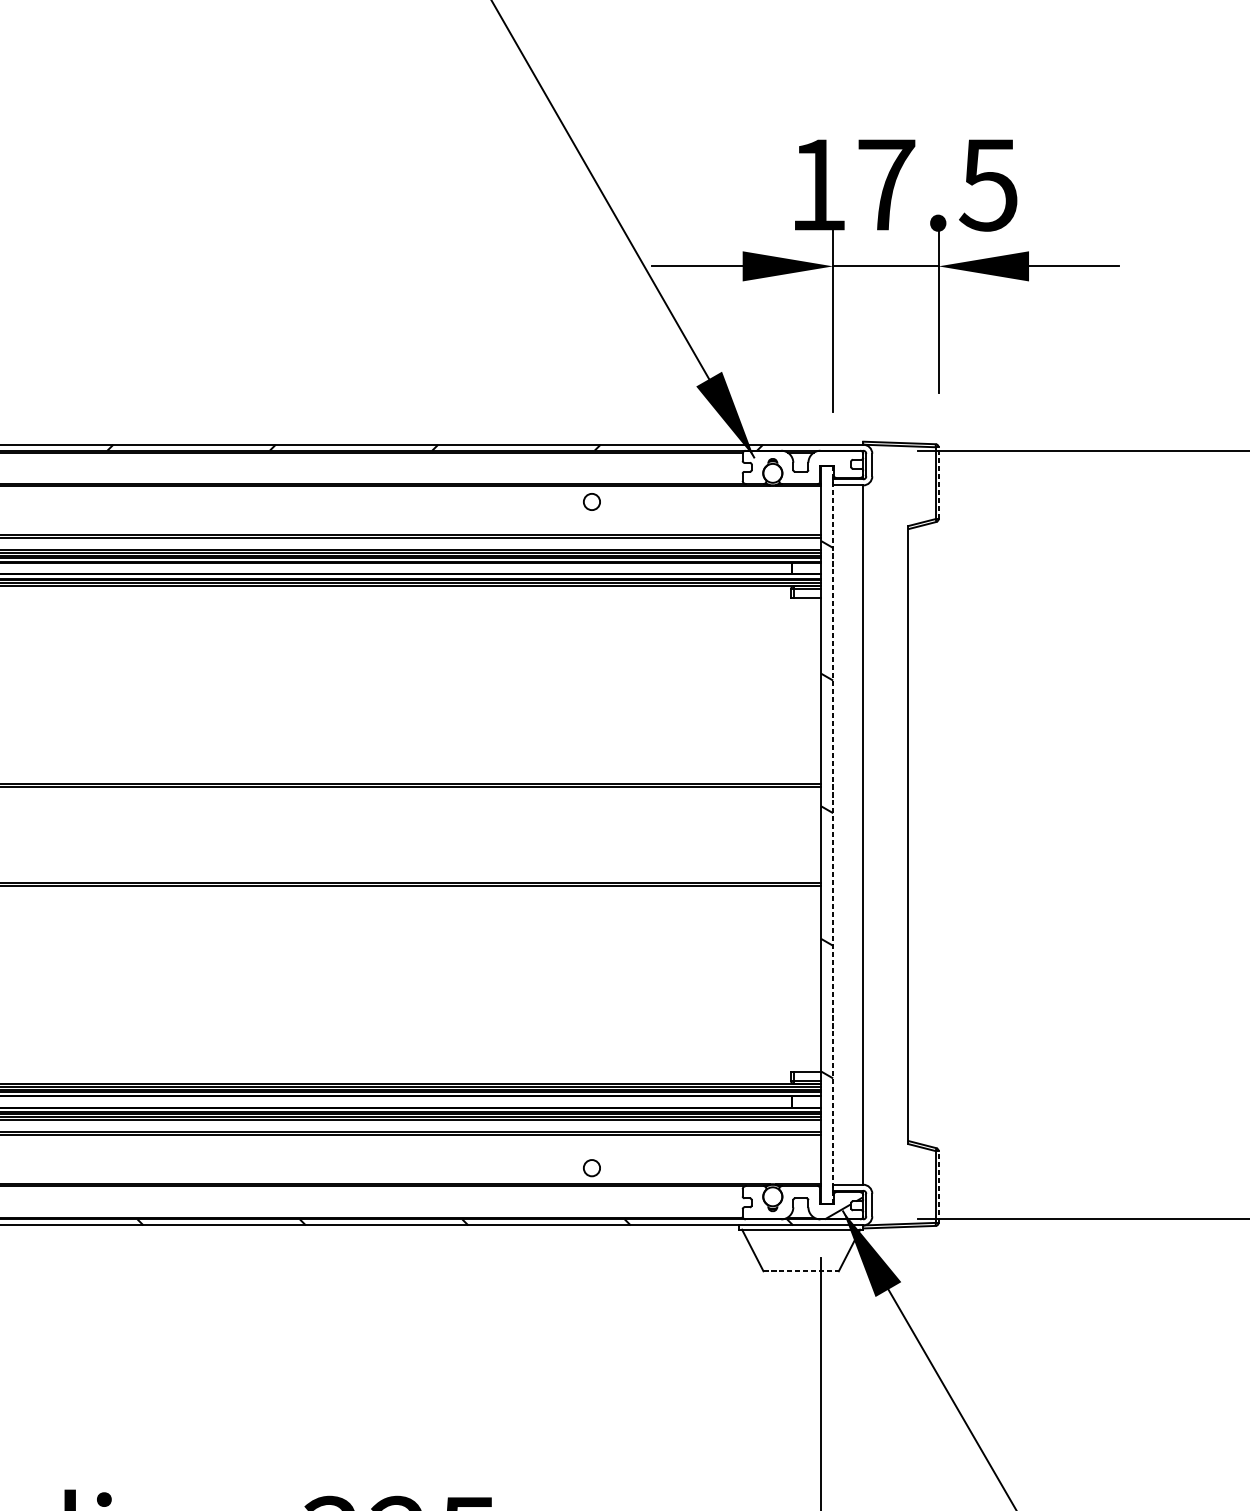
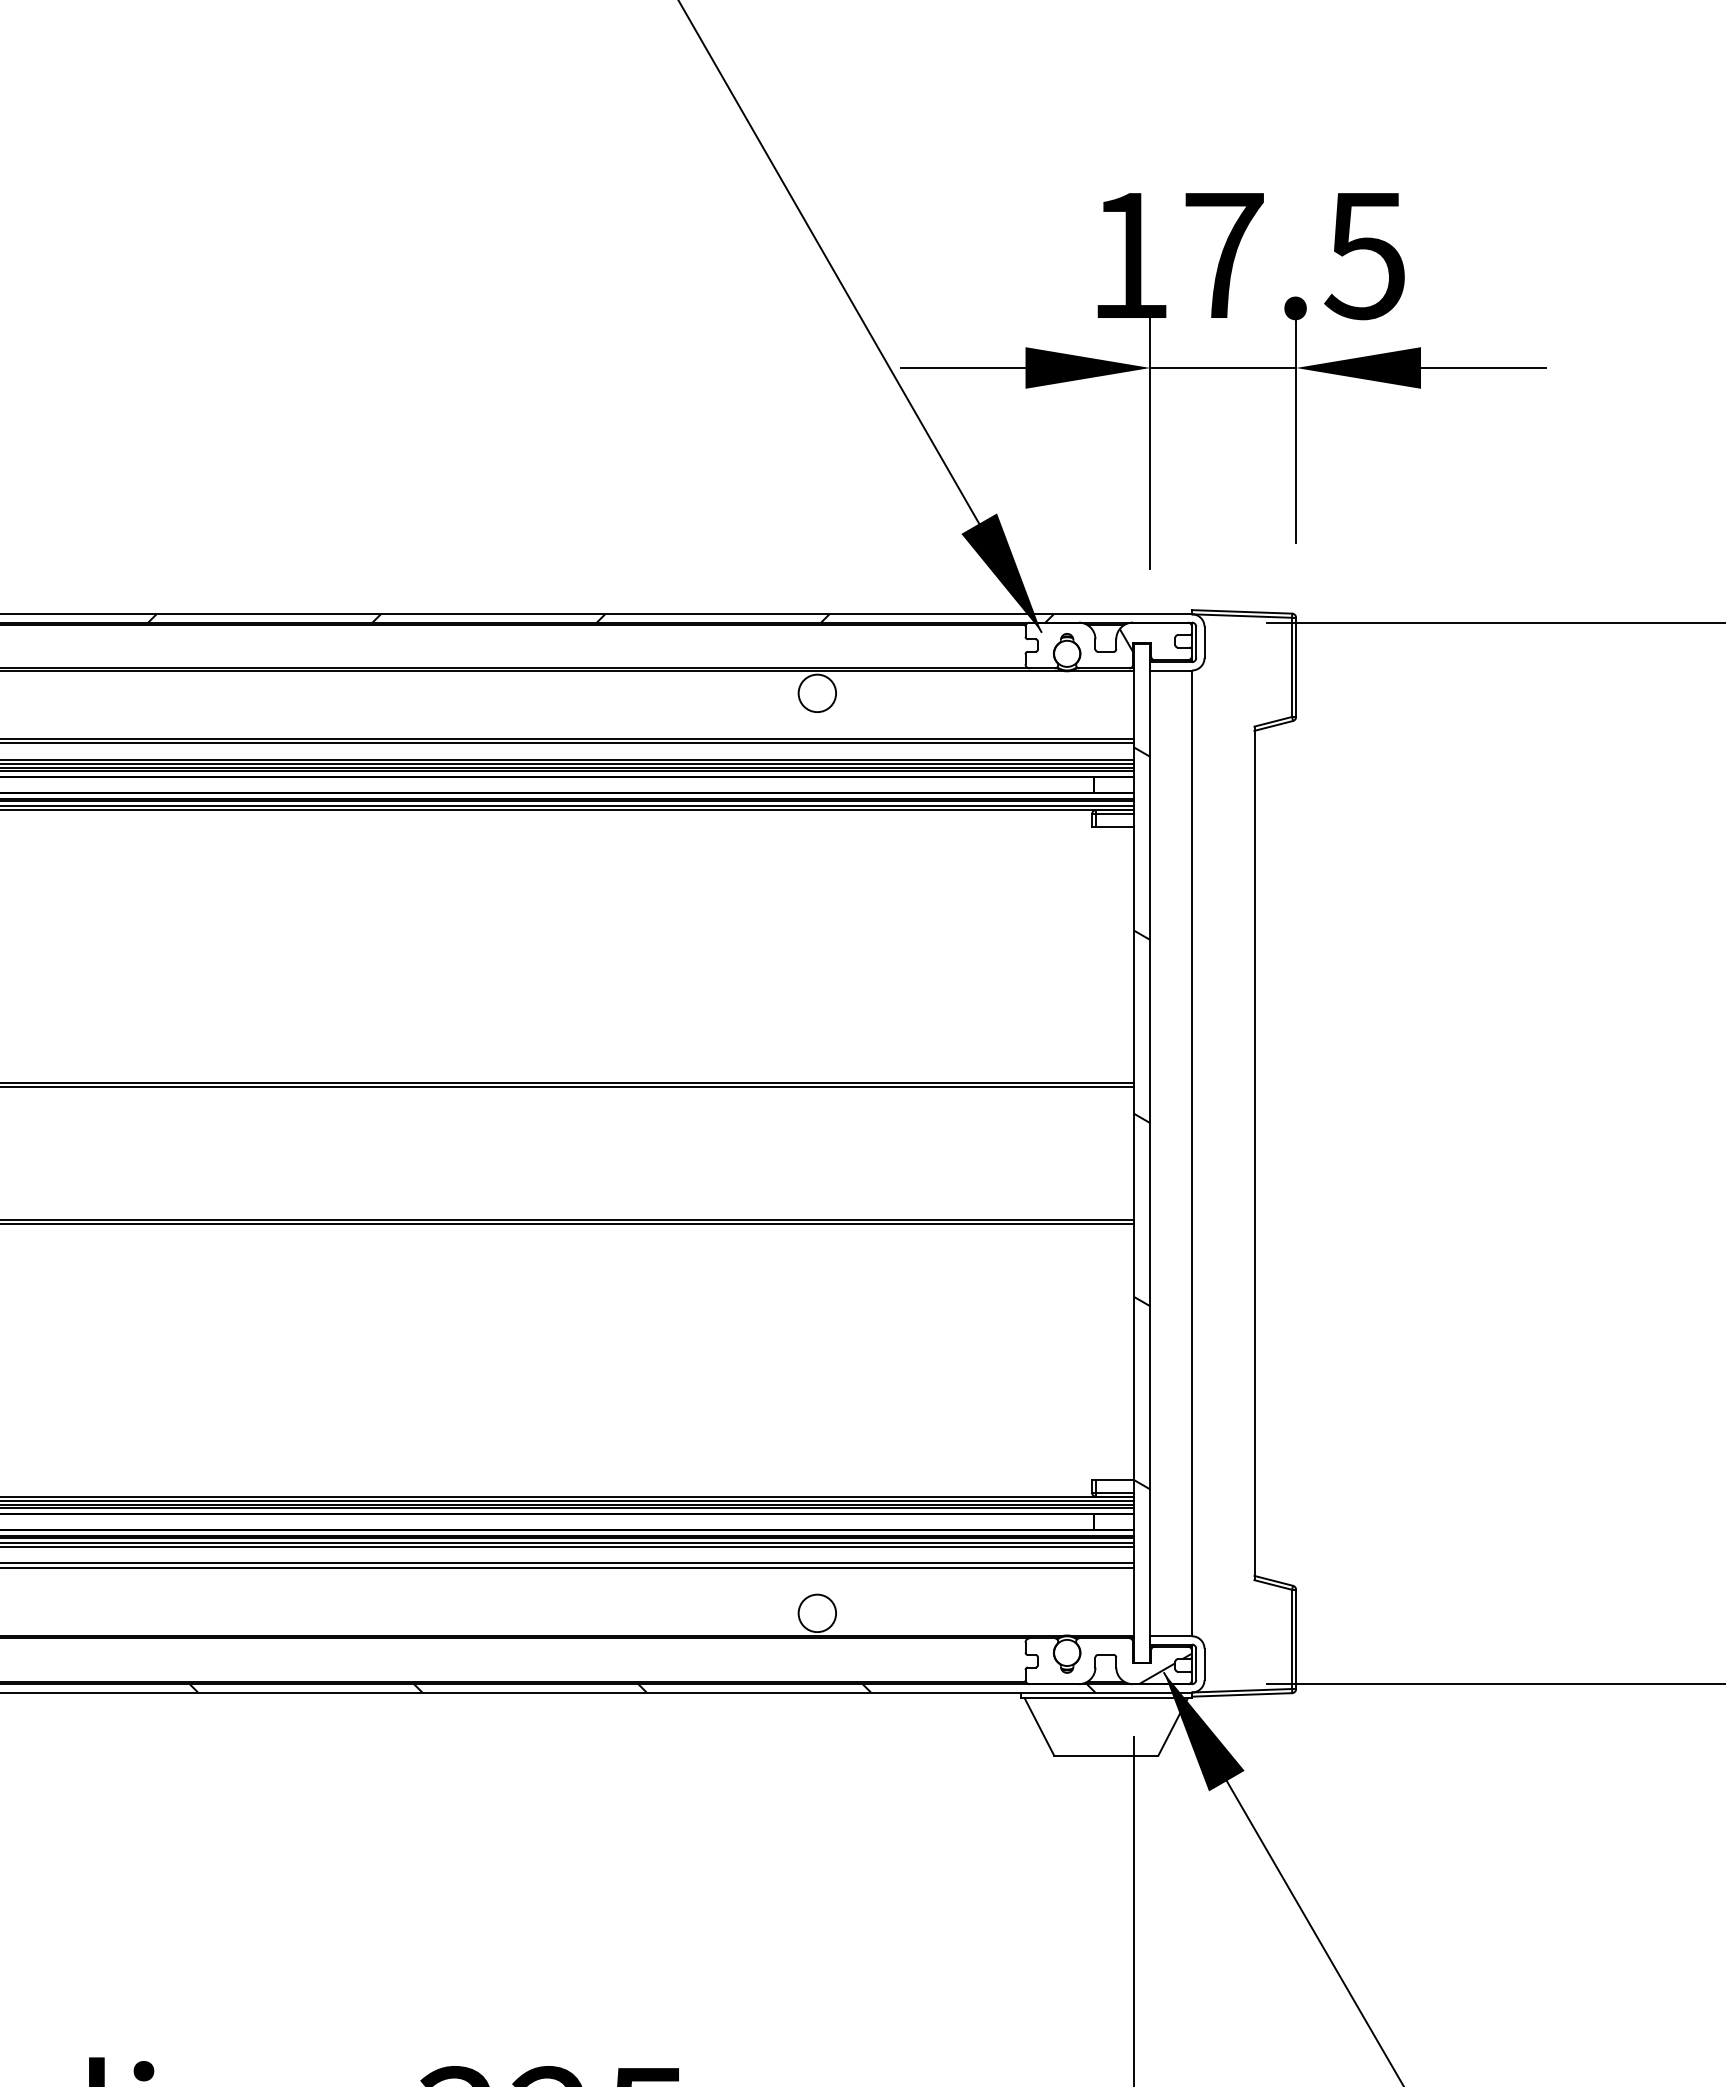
hatch: (815, 463) -> (1125, 640), added
line: (938, 483) -> (1296, 667), dashed -> solid
circle: (592, 502) -> (817, 693), size x1.67
line: (833, 834) -> (1150, 1152), dashed -> solid
circle: (592, 1168) -> (817, 1613), size x1.67
line: (938, 1187) -> (1296, 1639), dashed -> solid
line: (801, 1271) -> (1106, 1755), dashed -> solid

